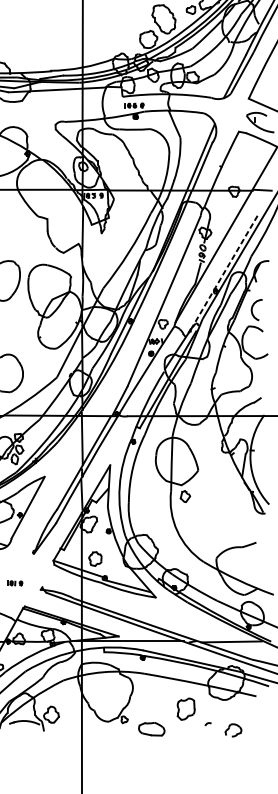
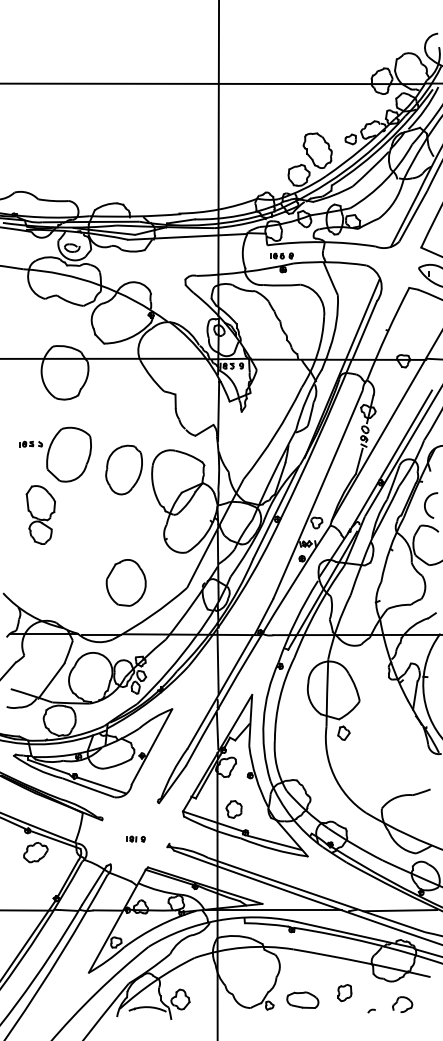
line: (224, 273) -> (391, 460), dashed -> solid
part: (185, 709) -> (344, 993), size x0.62
part: (151, 728) -> (302, 999), moved
part: (233, 730) -> (402, 1004), moved

